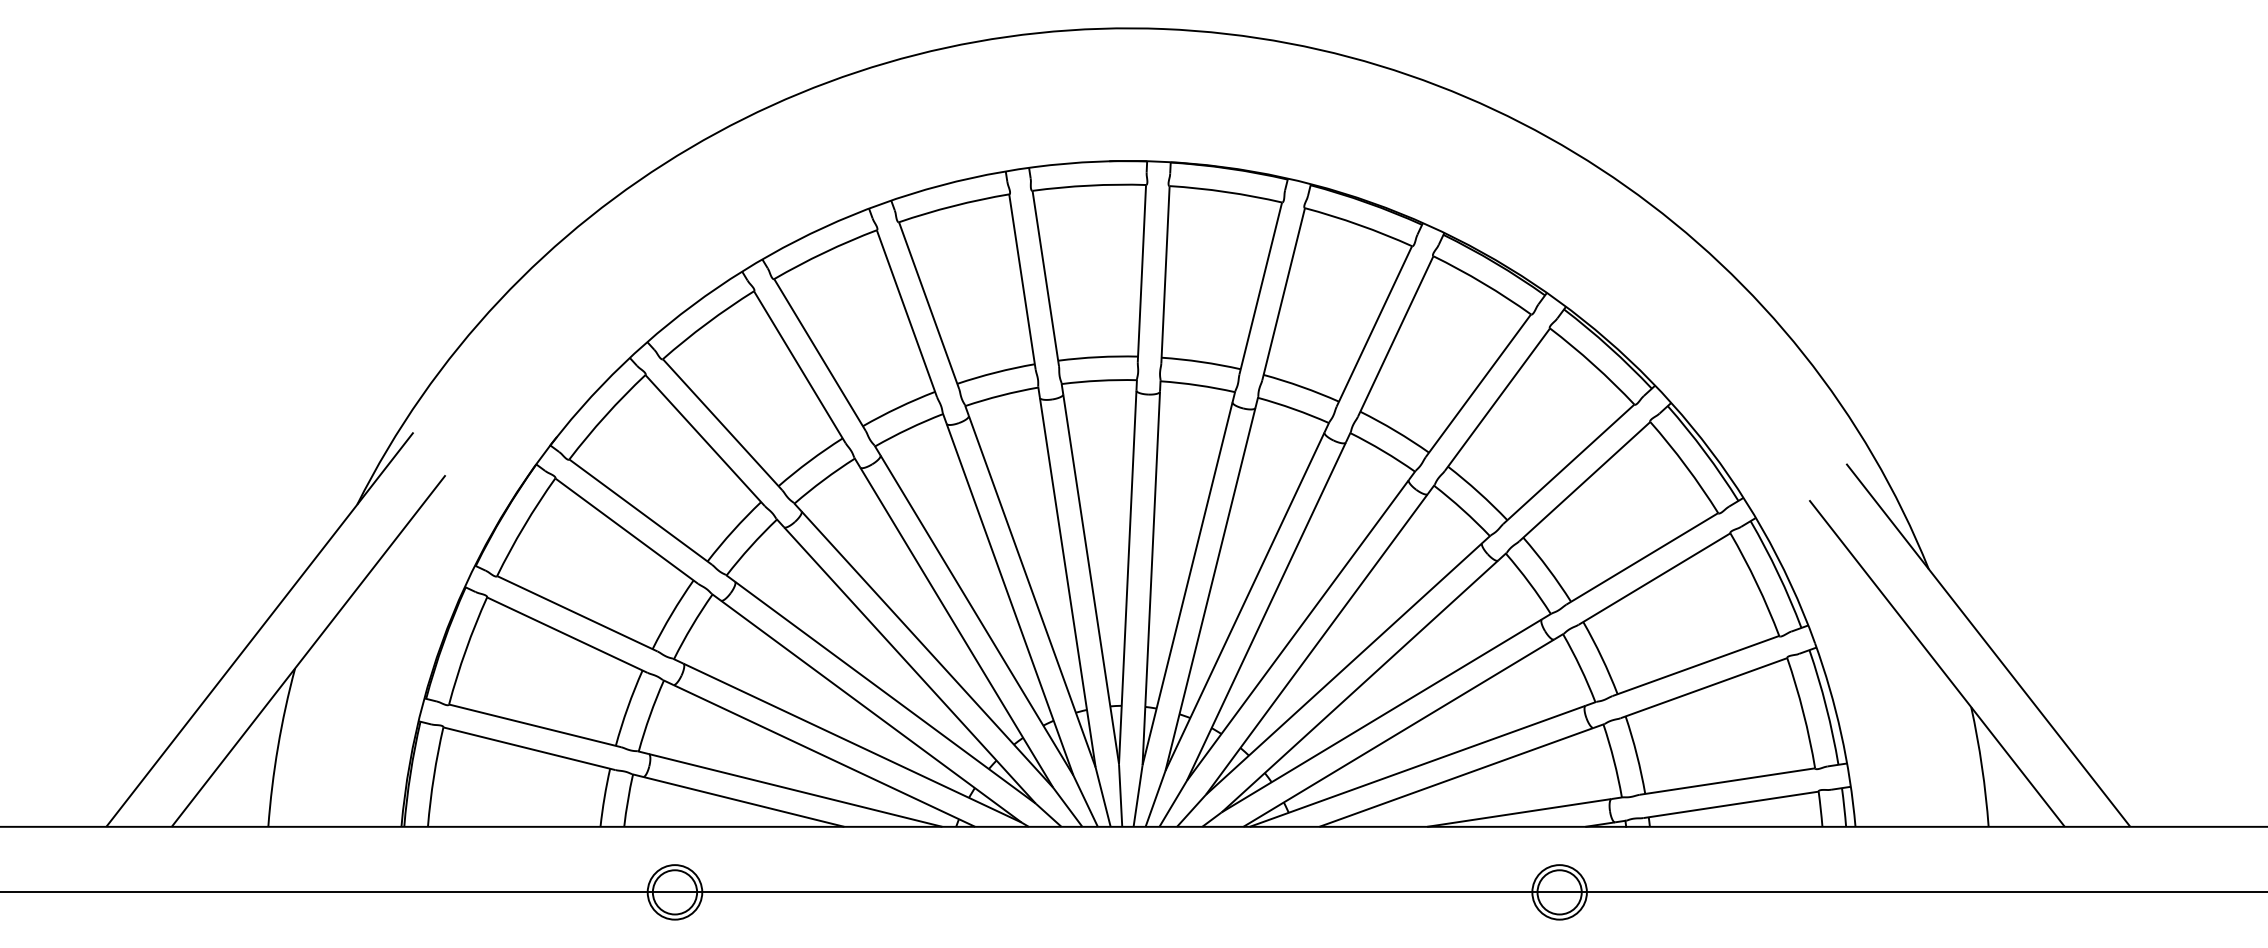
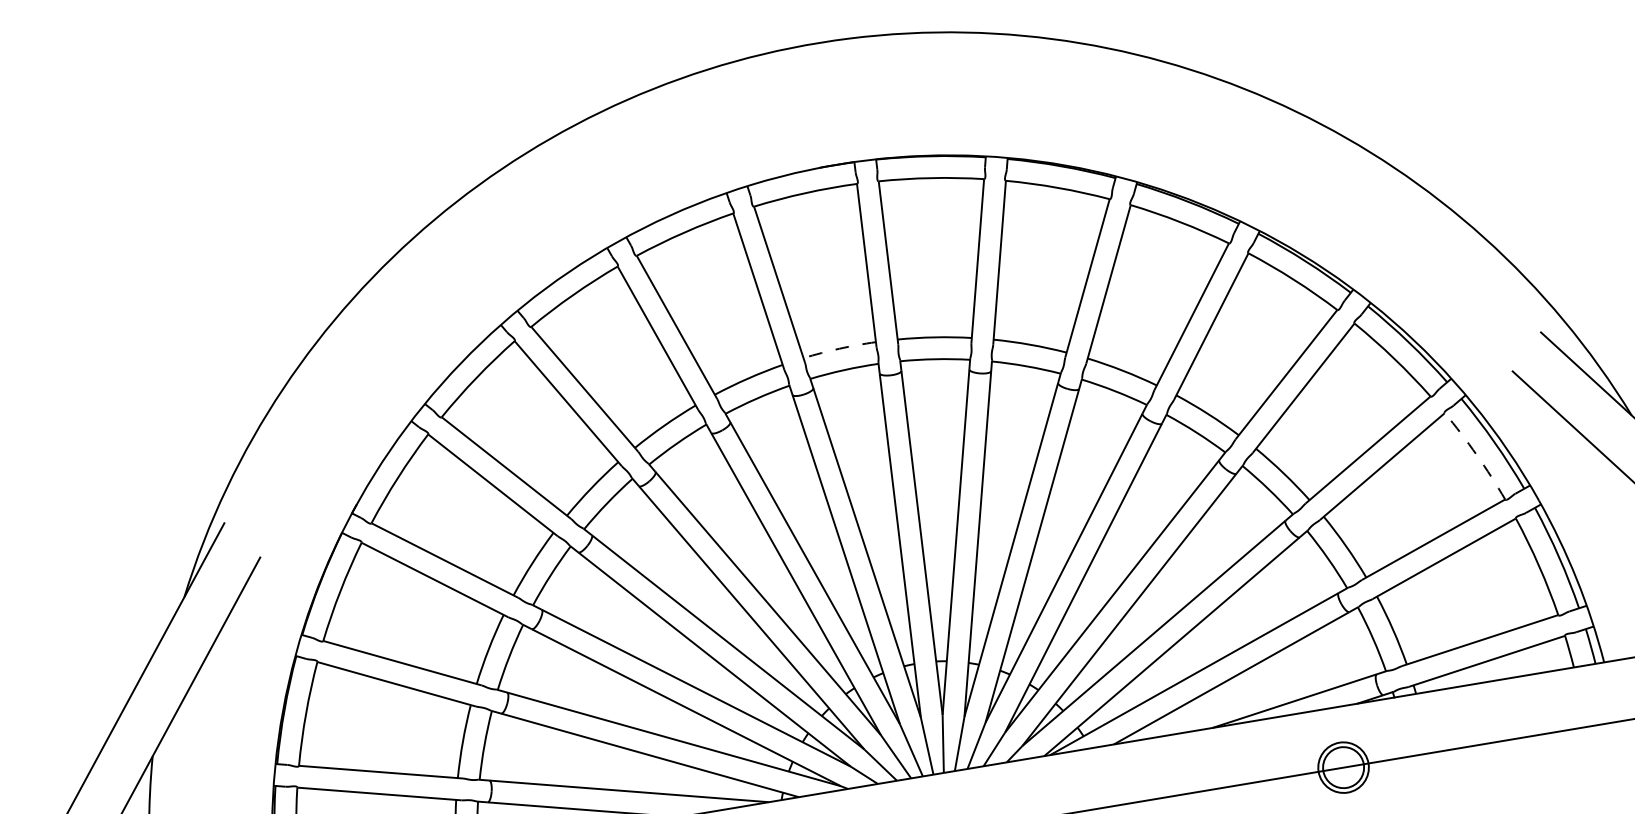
arc: (1098, 357) -> (839, 349), solid -> dashed
arc: (1756, 583) -> (1476, 455), solid -> dashed

